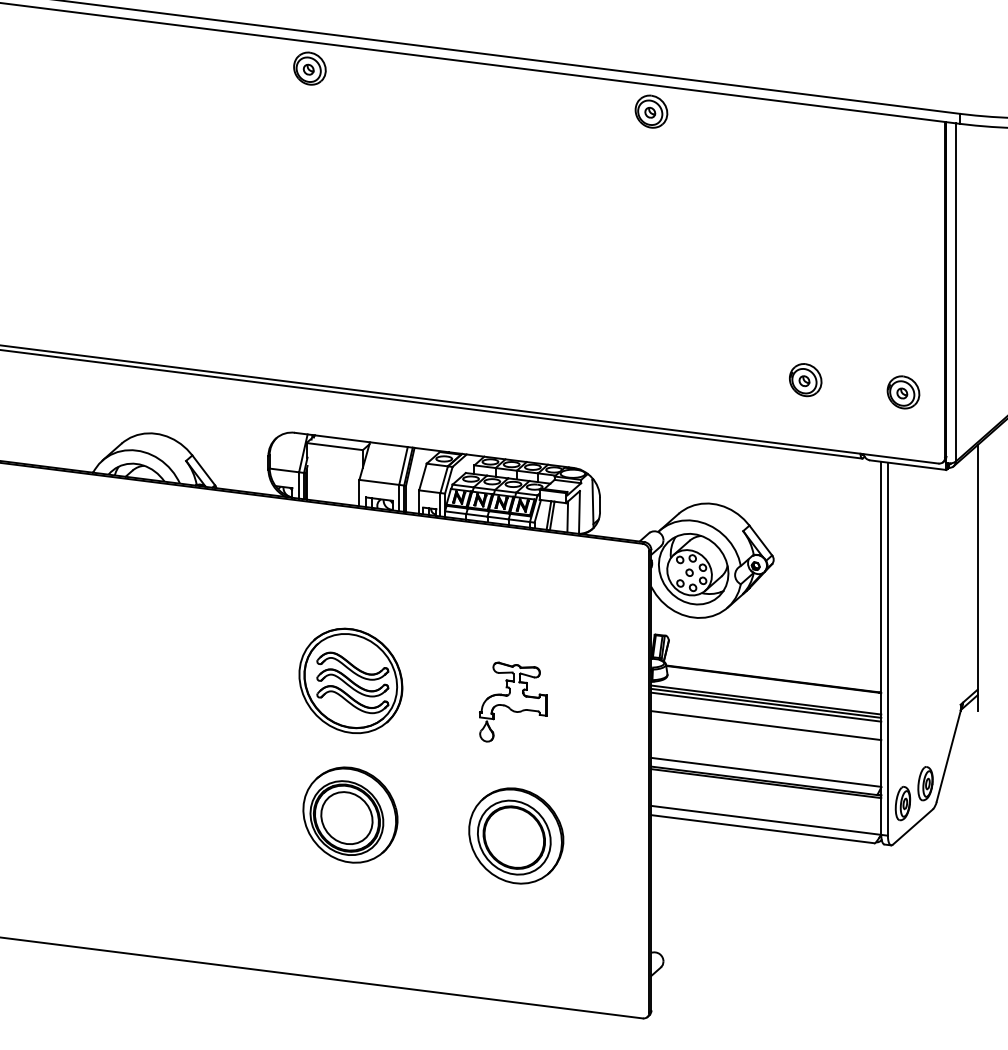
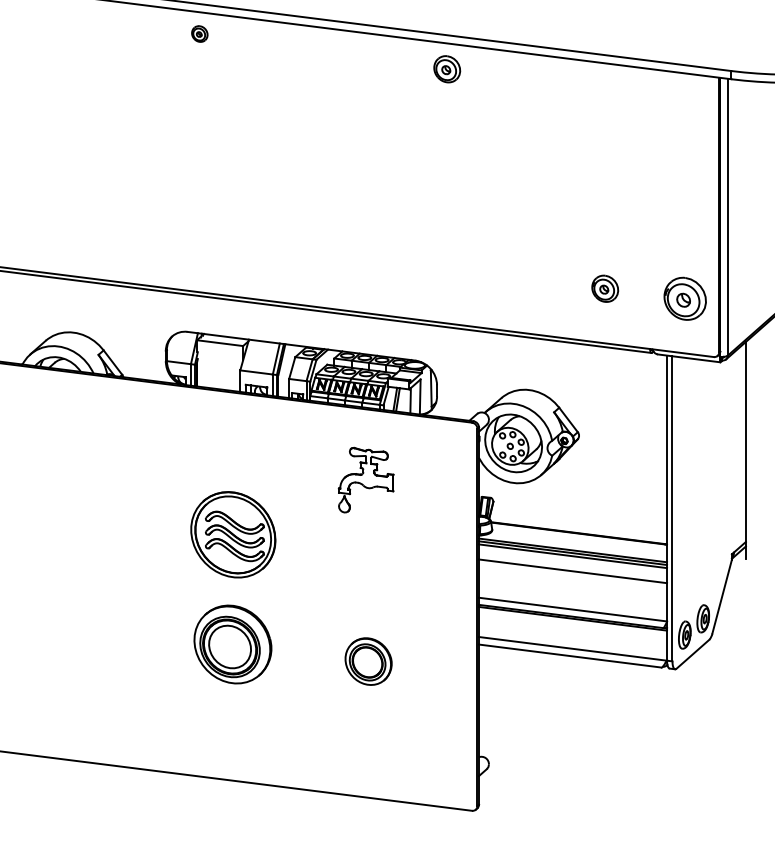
part: (309, 68) -> (199, 33), size x0.6
part: (651, 111) -> (447, 69), moved
part: (903, 392) -> (685, 298), size x1.6
part: (513, 701) -> (366, 479), moved
part: (516, 835) -> (368, 661), size x0.6

